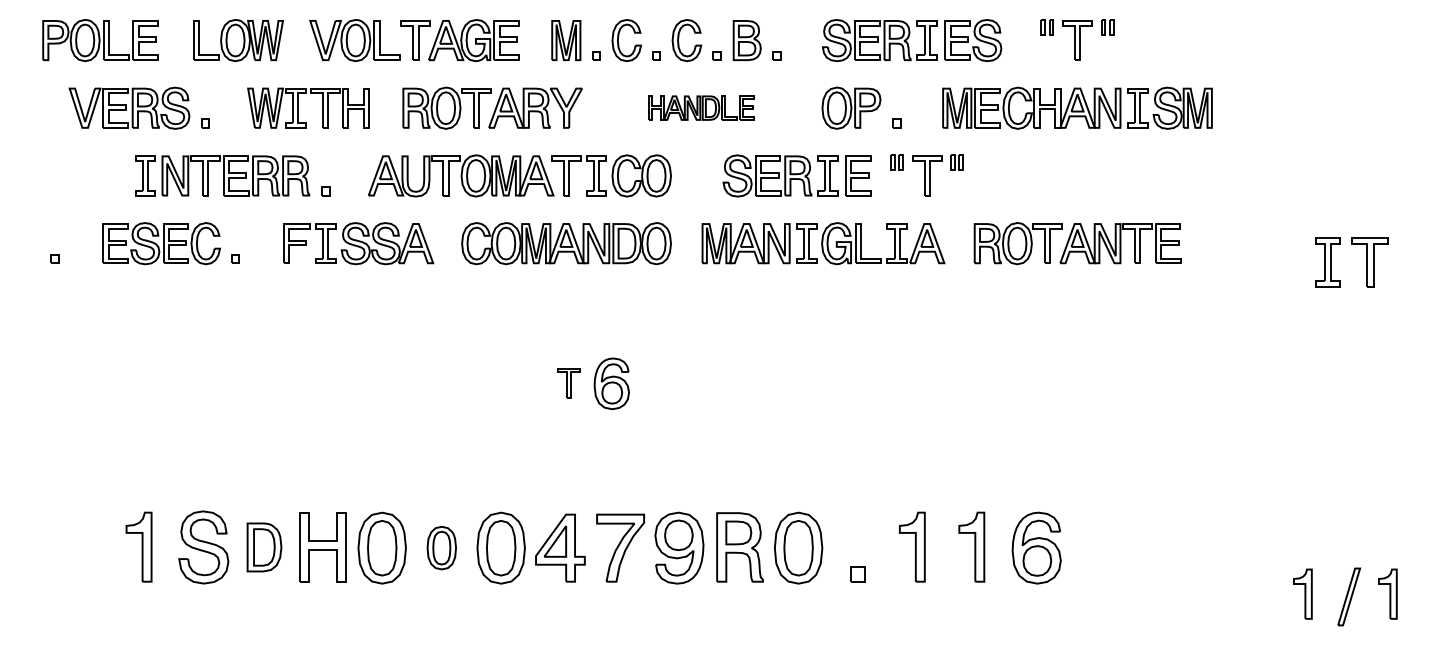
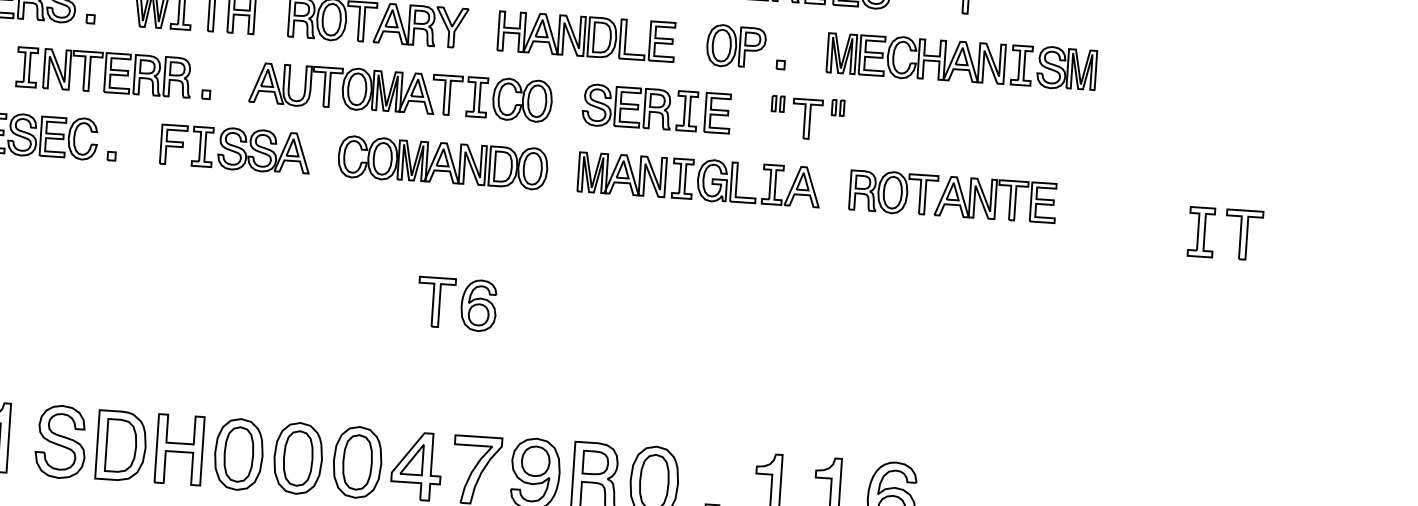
part: (701, 107) -> (586, 35), size x1.67
part: (796, 175) -> (656, 108), moved
part: (568, 383) -> (435, 302), size x1.67
part: (264, 547) -> (121, 446), size x1.43
part: (441, 547) -> (298, 457), size x1.67

